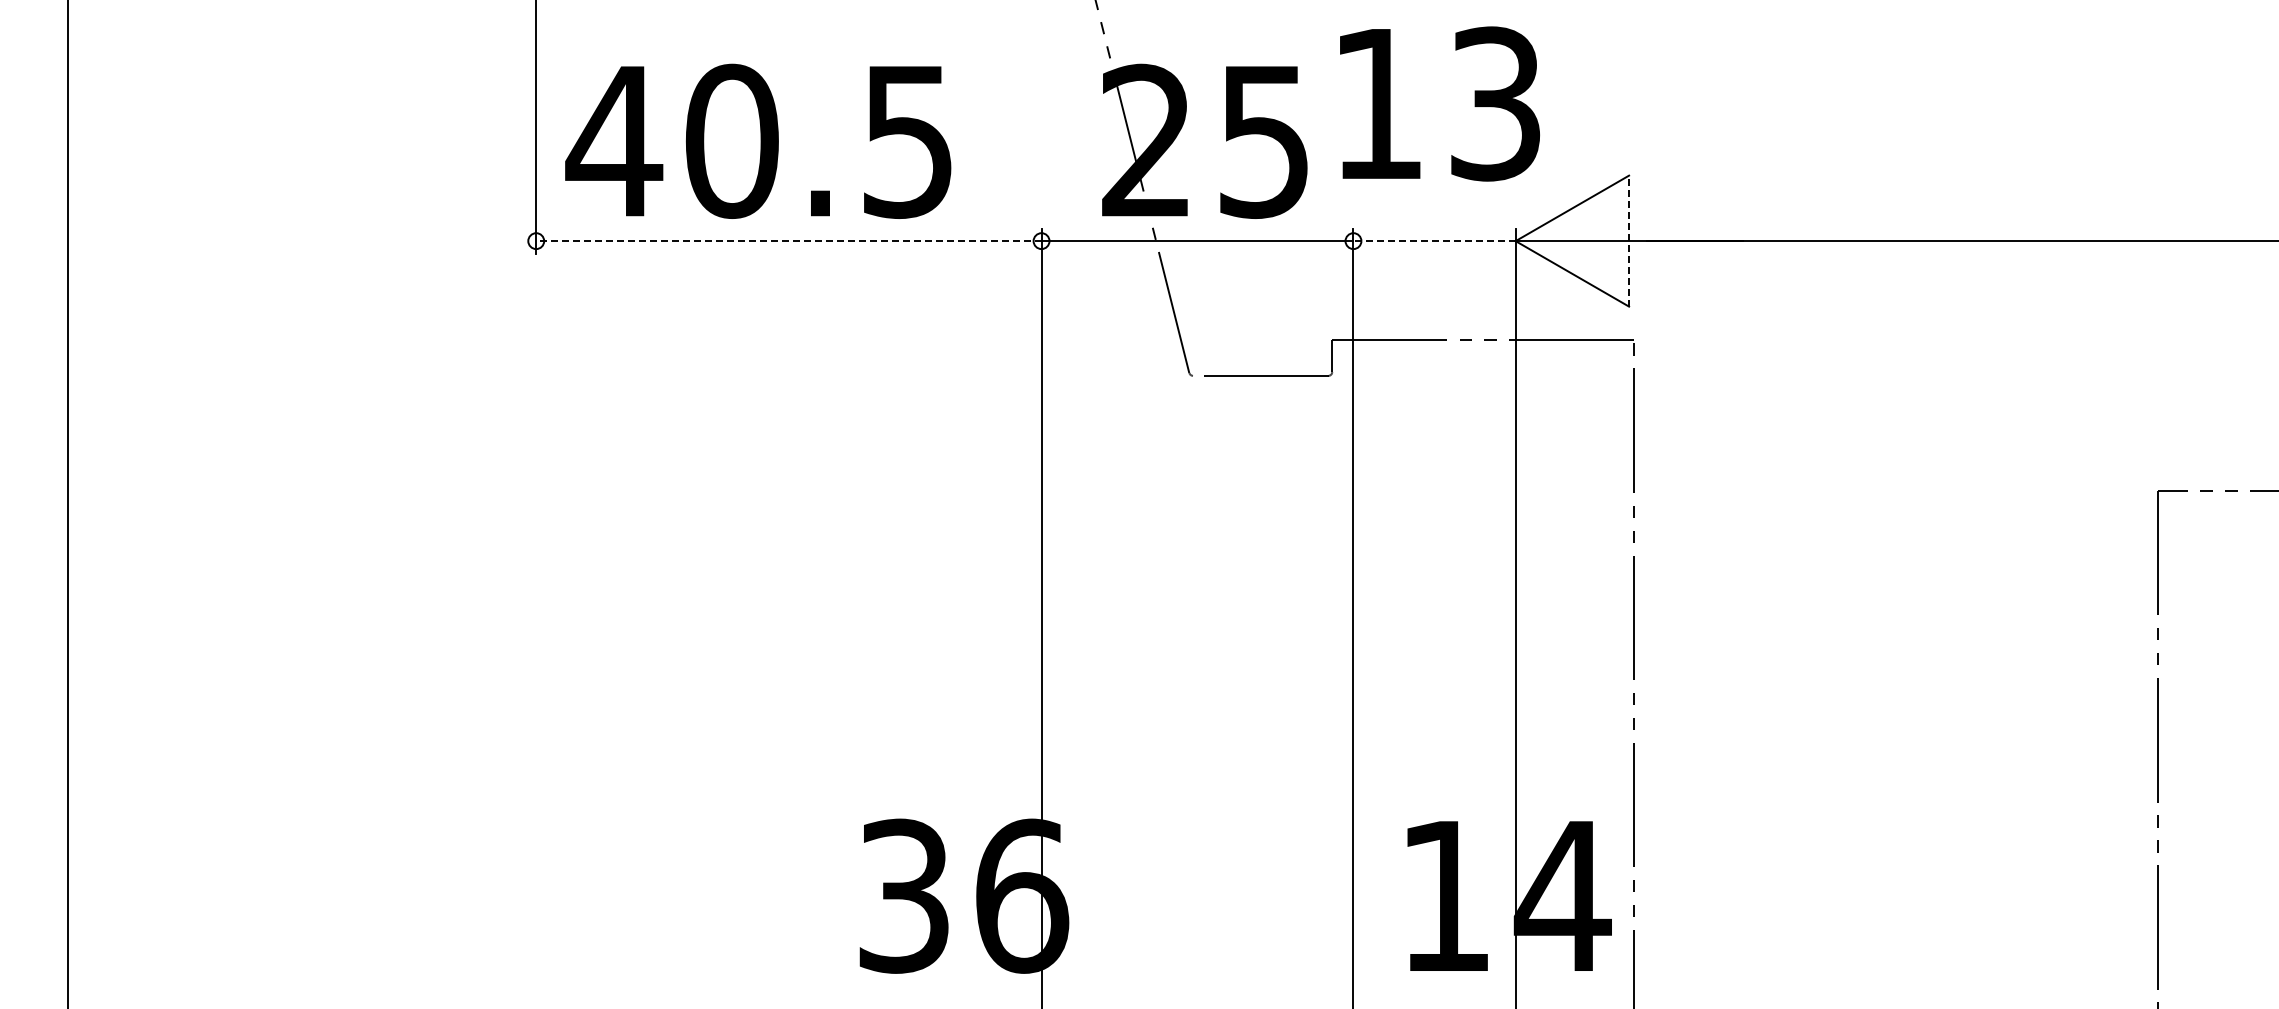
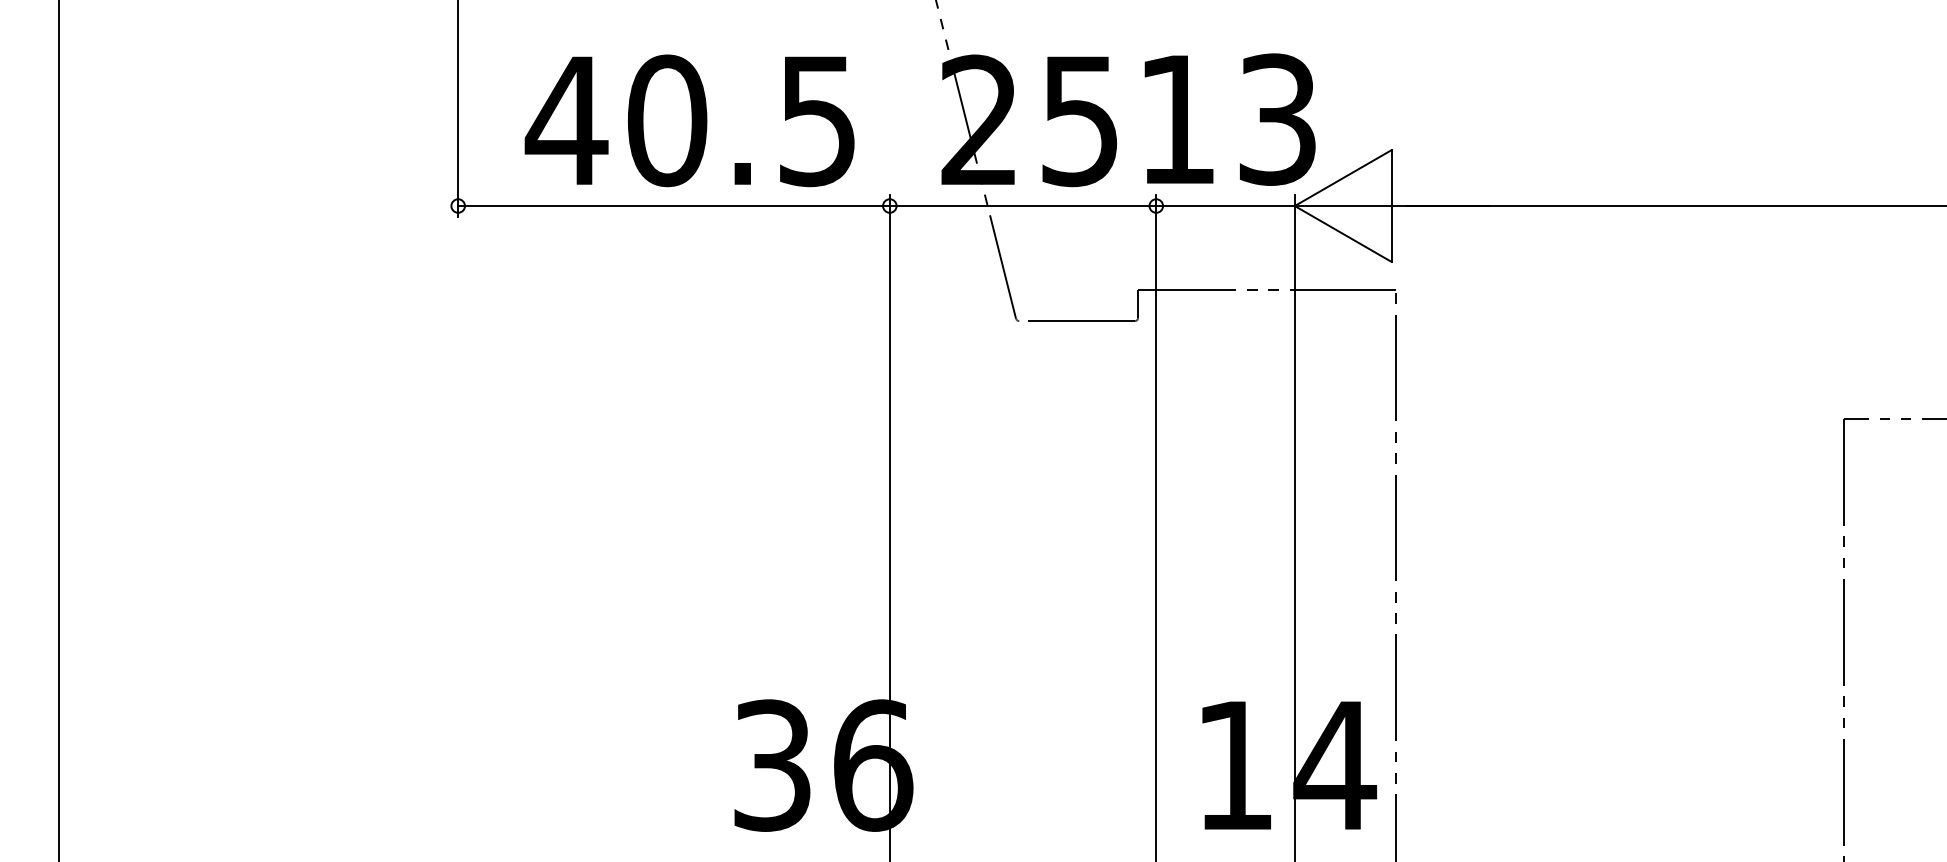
text: (1439, 103) -> (1229, 119), moved
text: (758, 140) -> (689, 120), moved
line: (788, 241) -> (673, 206), dashed -> solid
line: (1434, 241) -> (1225, 206), dashed -> solid
line: (1629, 241) -> (1392, 206), dashed -> solid

